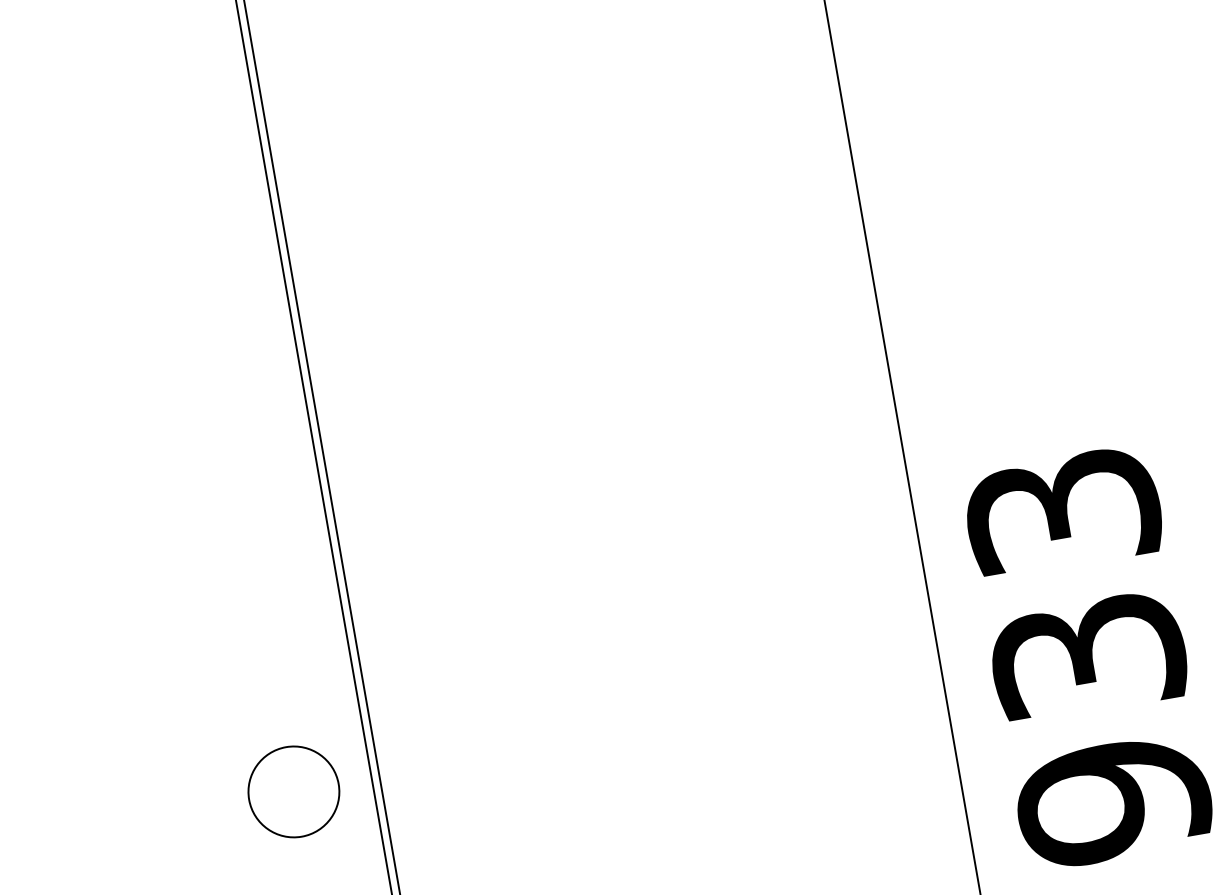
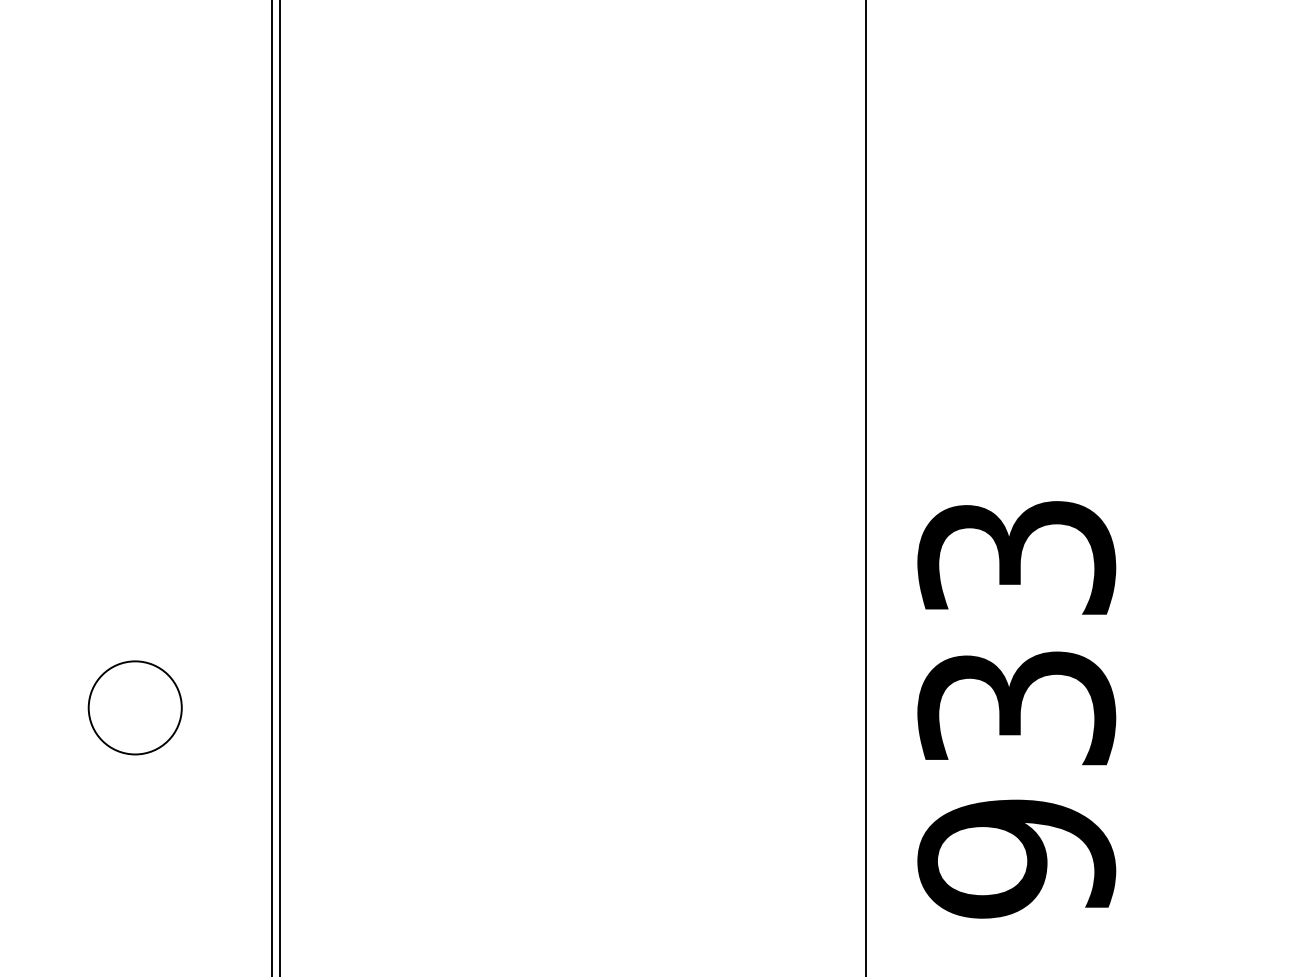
circle: (293, 791) -> (134, 707), moved

